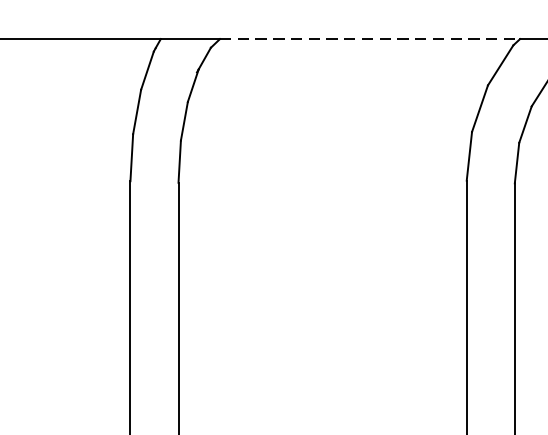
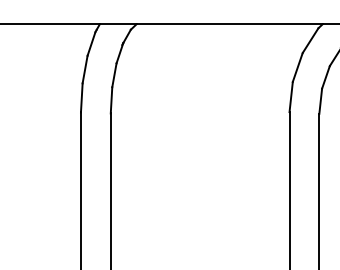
line: (371, 39) -> (230, 24), dashed -> solid

